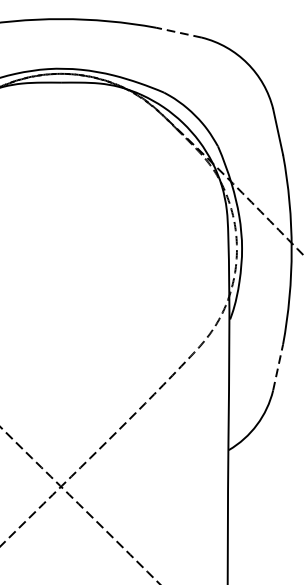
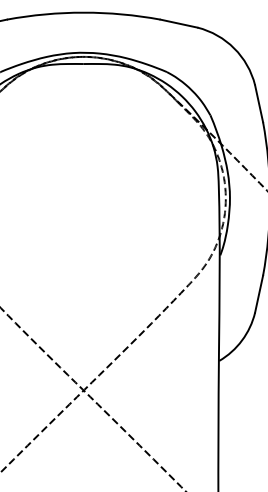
line: (179, 32) -> (179, 23), dashed -> solid
line: (278, 367) -> (259, 294), dashed -> solid

